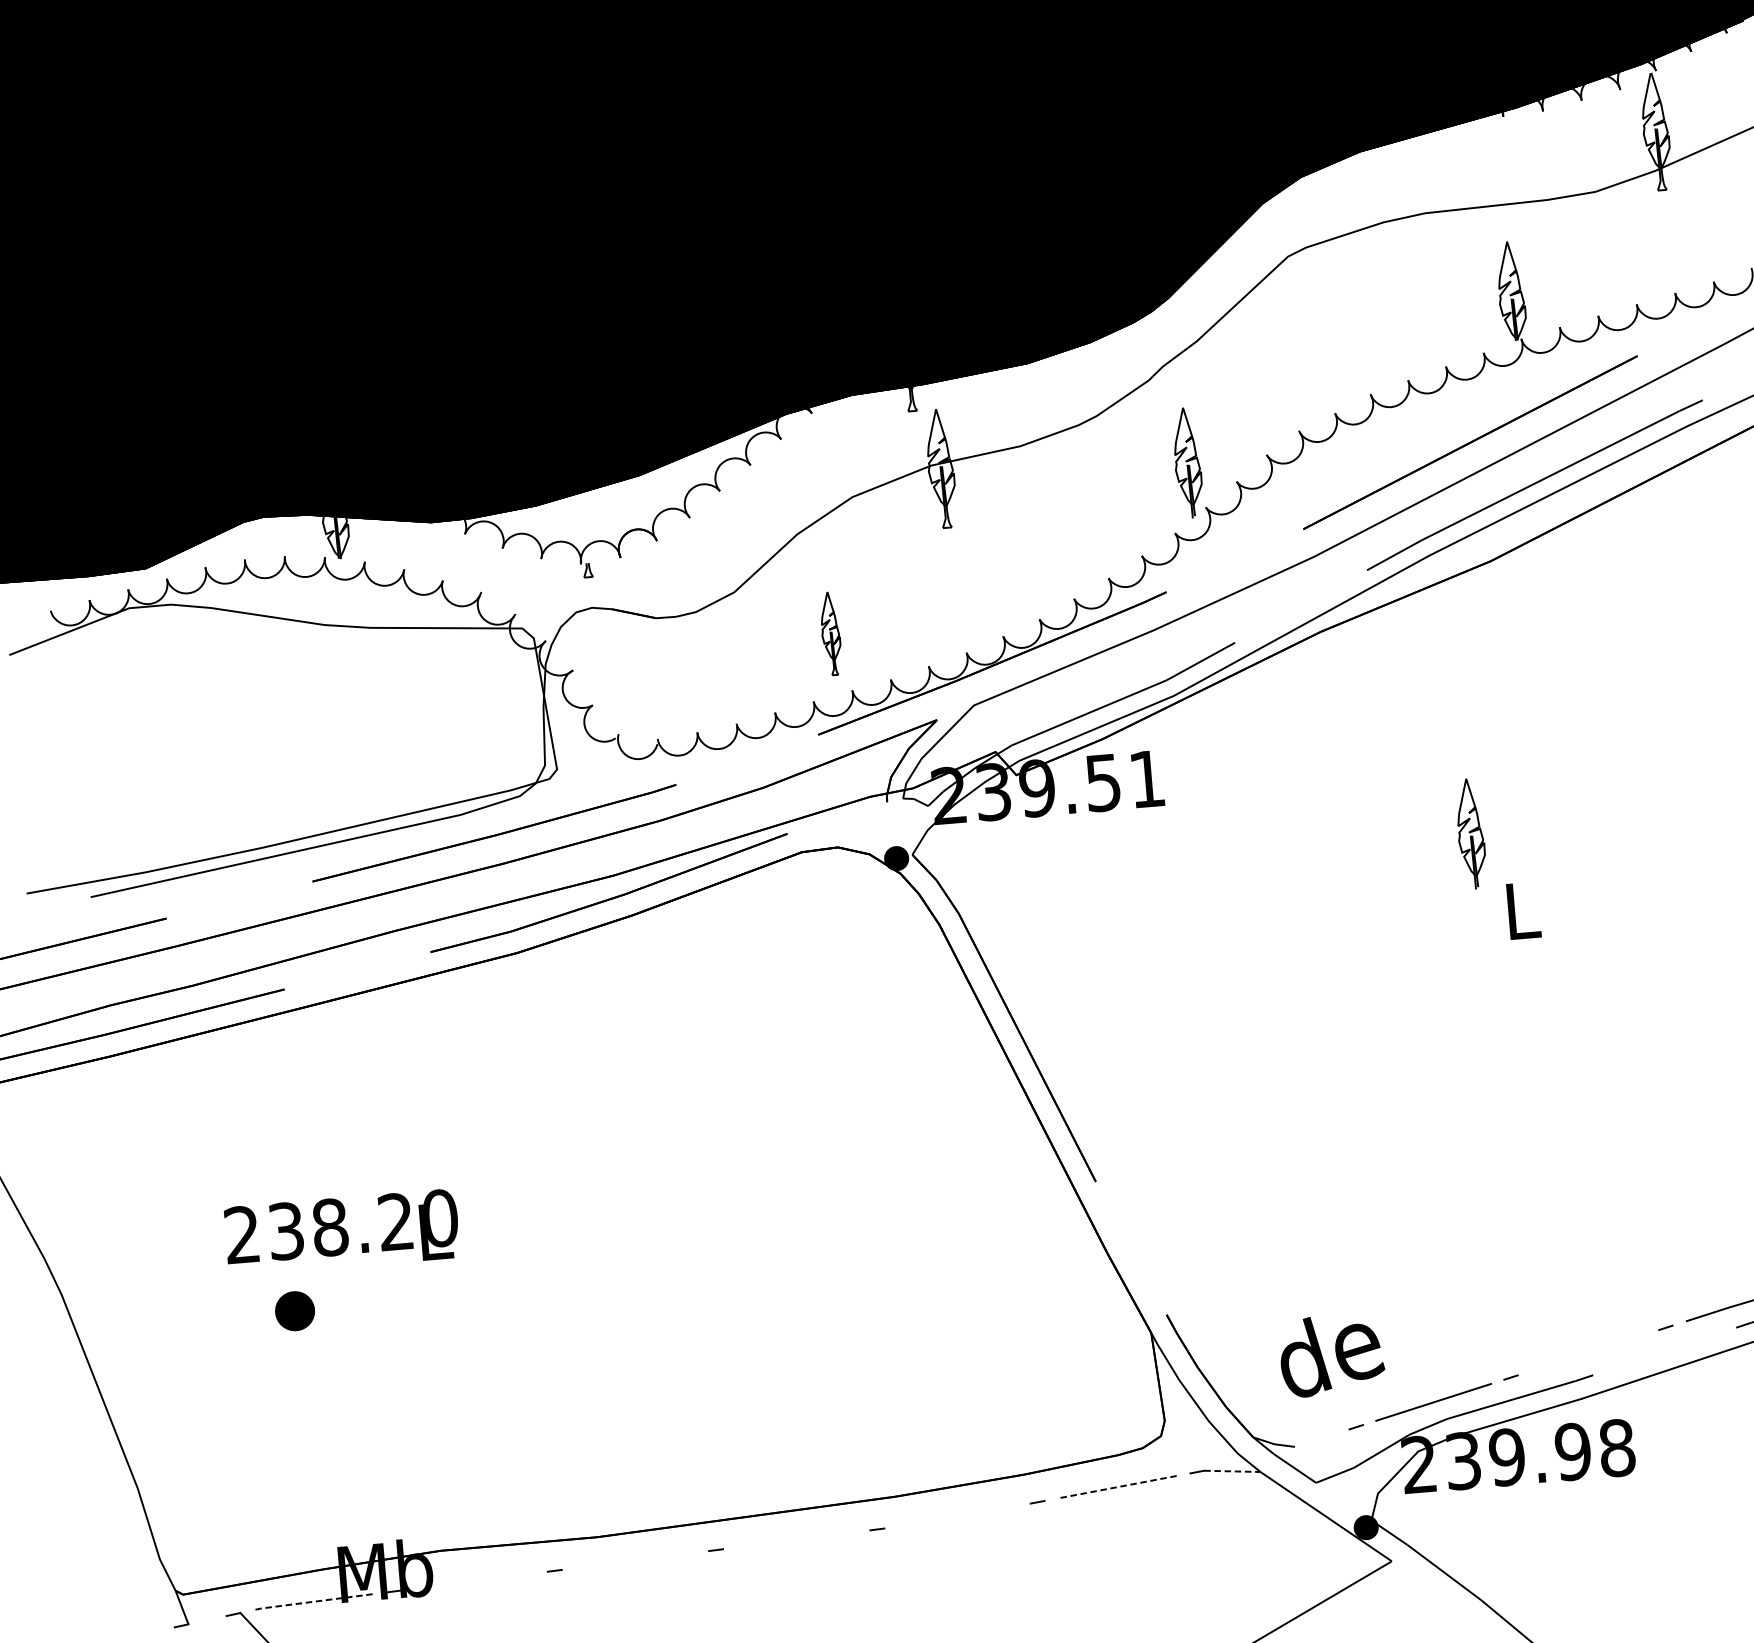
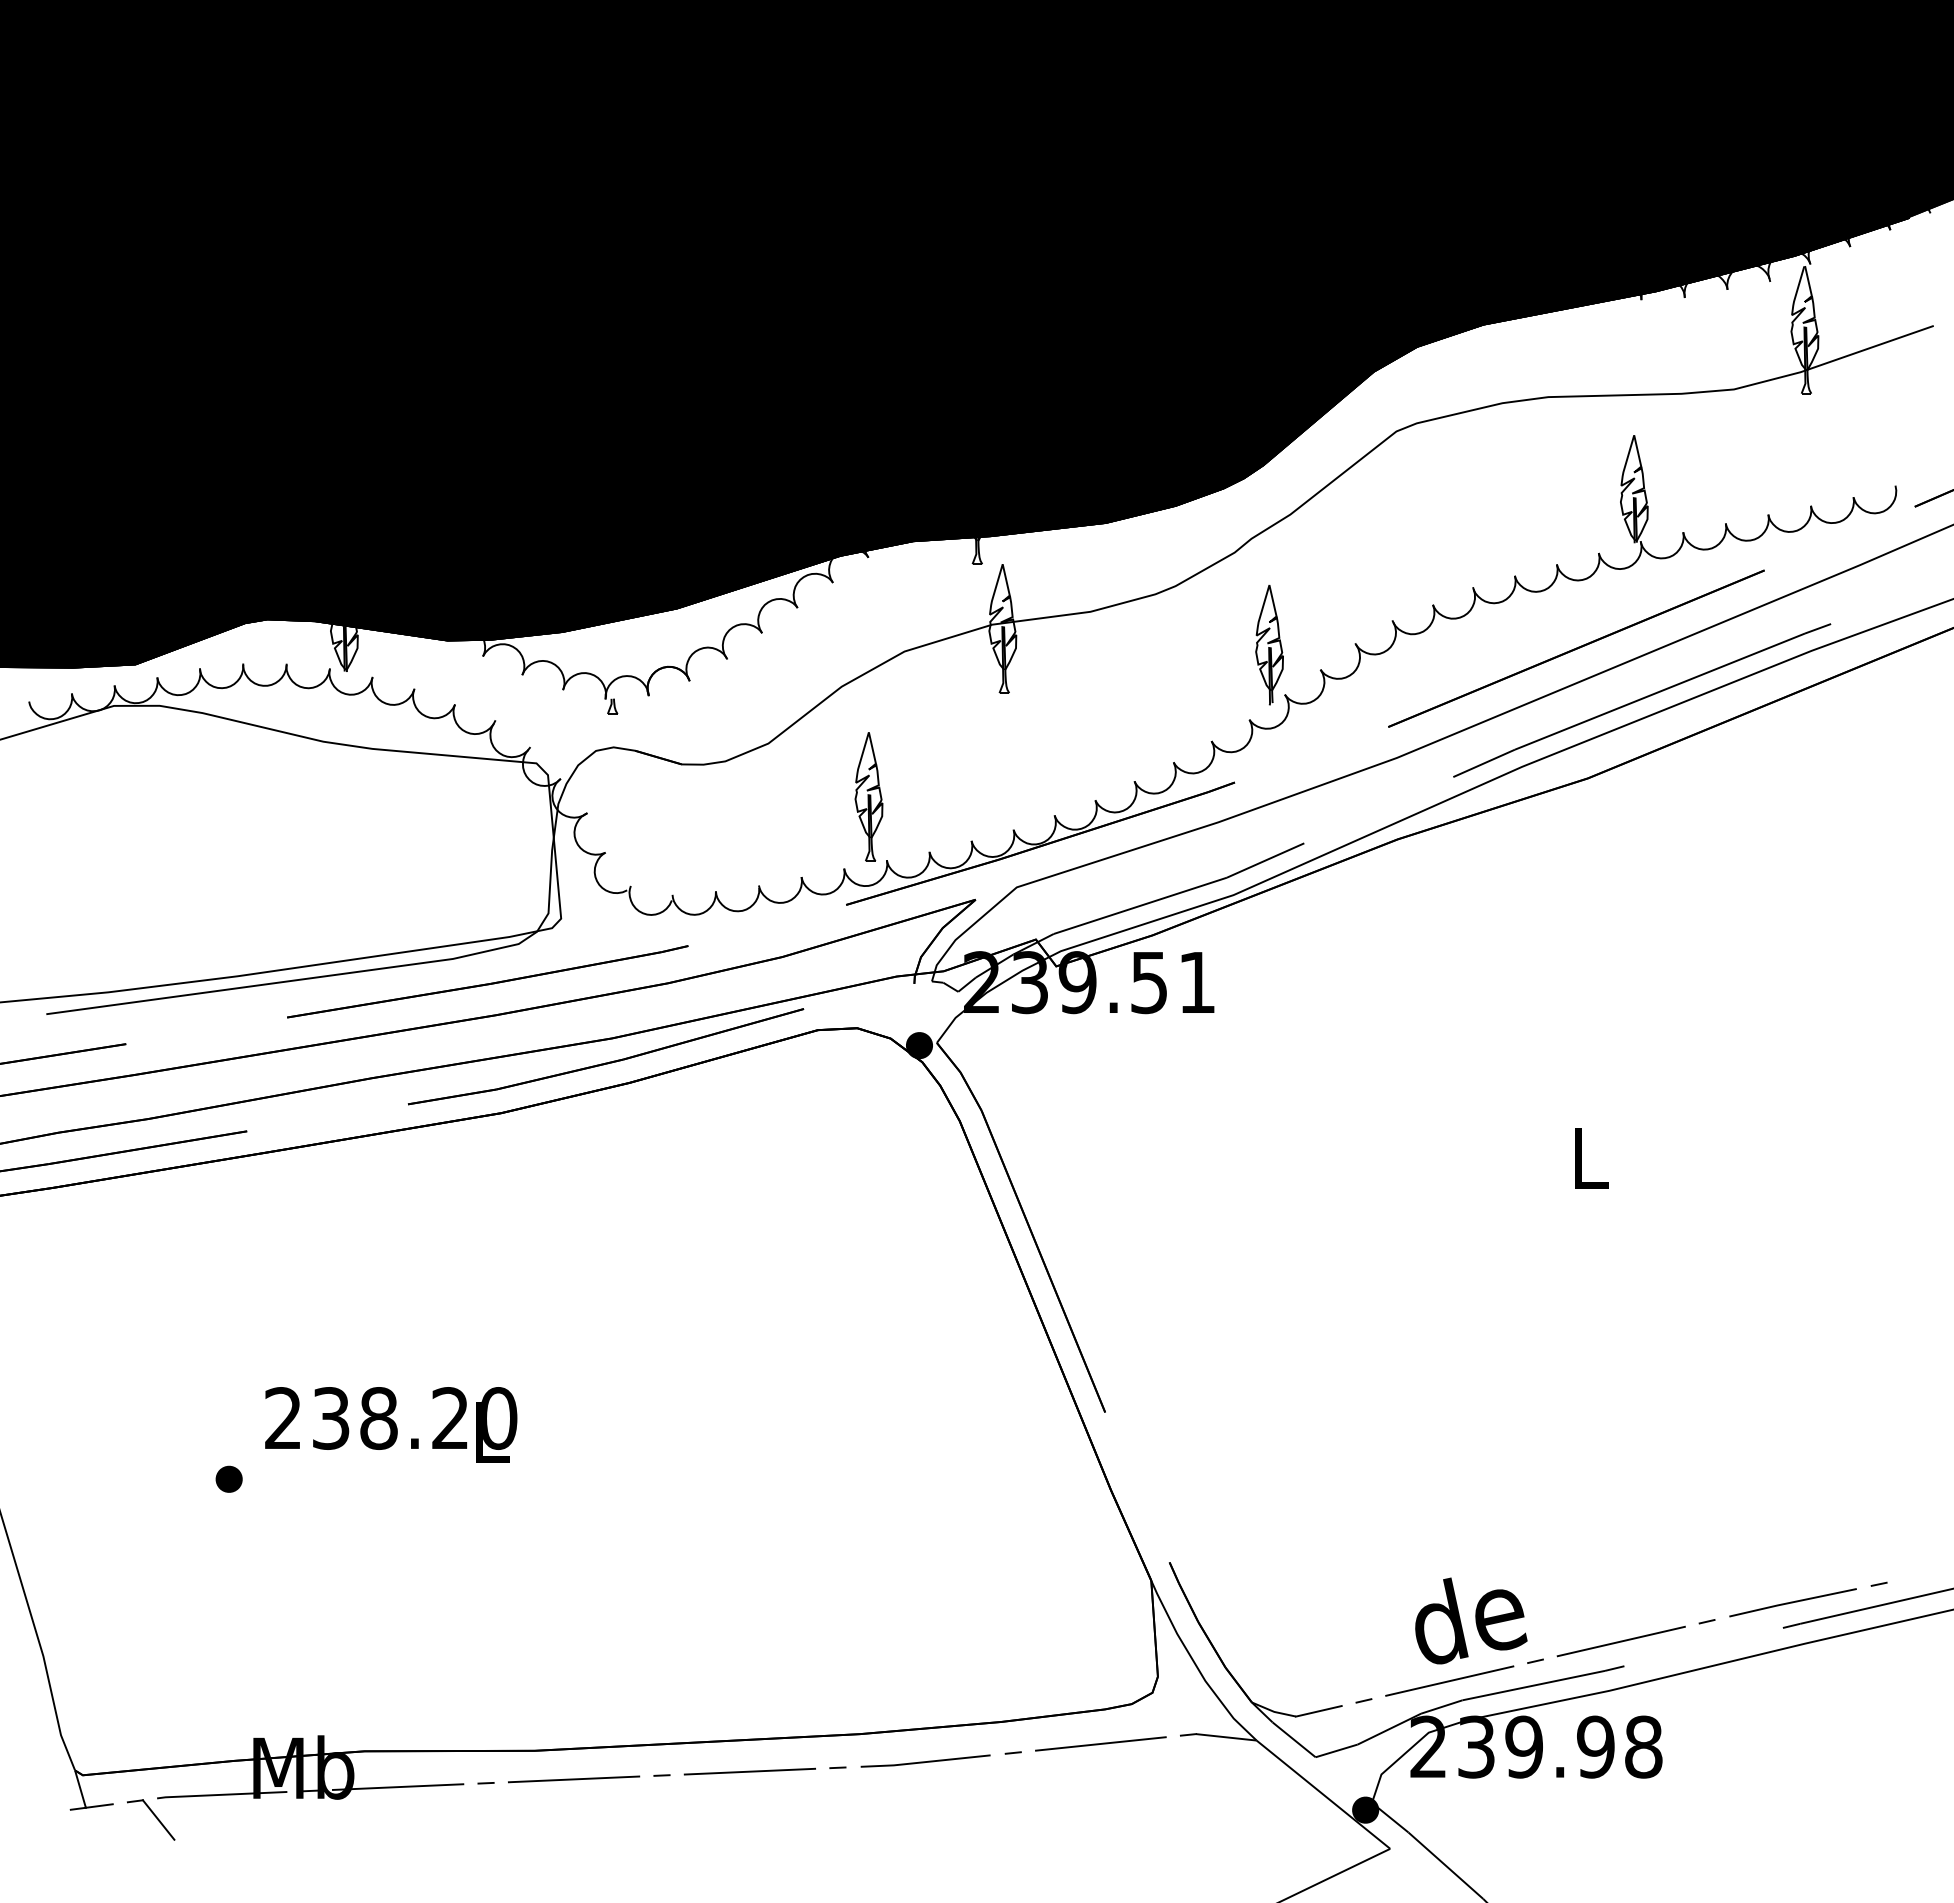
part: (830, 633) -> (868, 796), size x1.43
part: (1470, 833) -> (1541, 1070), removed
text: (342, 1232) -> (391, 1424), moved
part: (294, 1310) -> (228, 1478), size x0.62
line: (1587, 1352) -> (1620, 1641), added
text: (1332, 1354) -> (1471, 1620), moved
line: (1315, 1440) -> (1318, 1711), added
line: (1232, 1471) -> (1226, 1737), dashed -> solid
line: (1117, 1486) -> (1100, 1743), dashed -> solid
line: (957, 1516) -> (925, 1761), added
line: (796, 1539) -> (749, 1771), added
line: (634, 1560) -> (573, 1779), added
line: (473, 1580) -> (397, 1786), added
line: (312, 1601) -> (221, 1794), dashed -> solid
line: (199, 1621) -> (98, 1805), added

